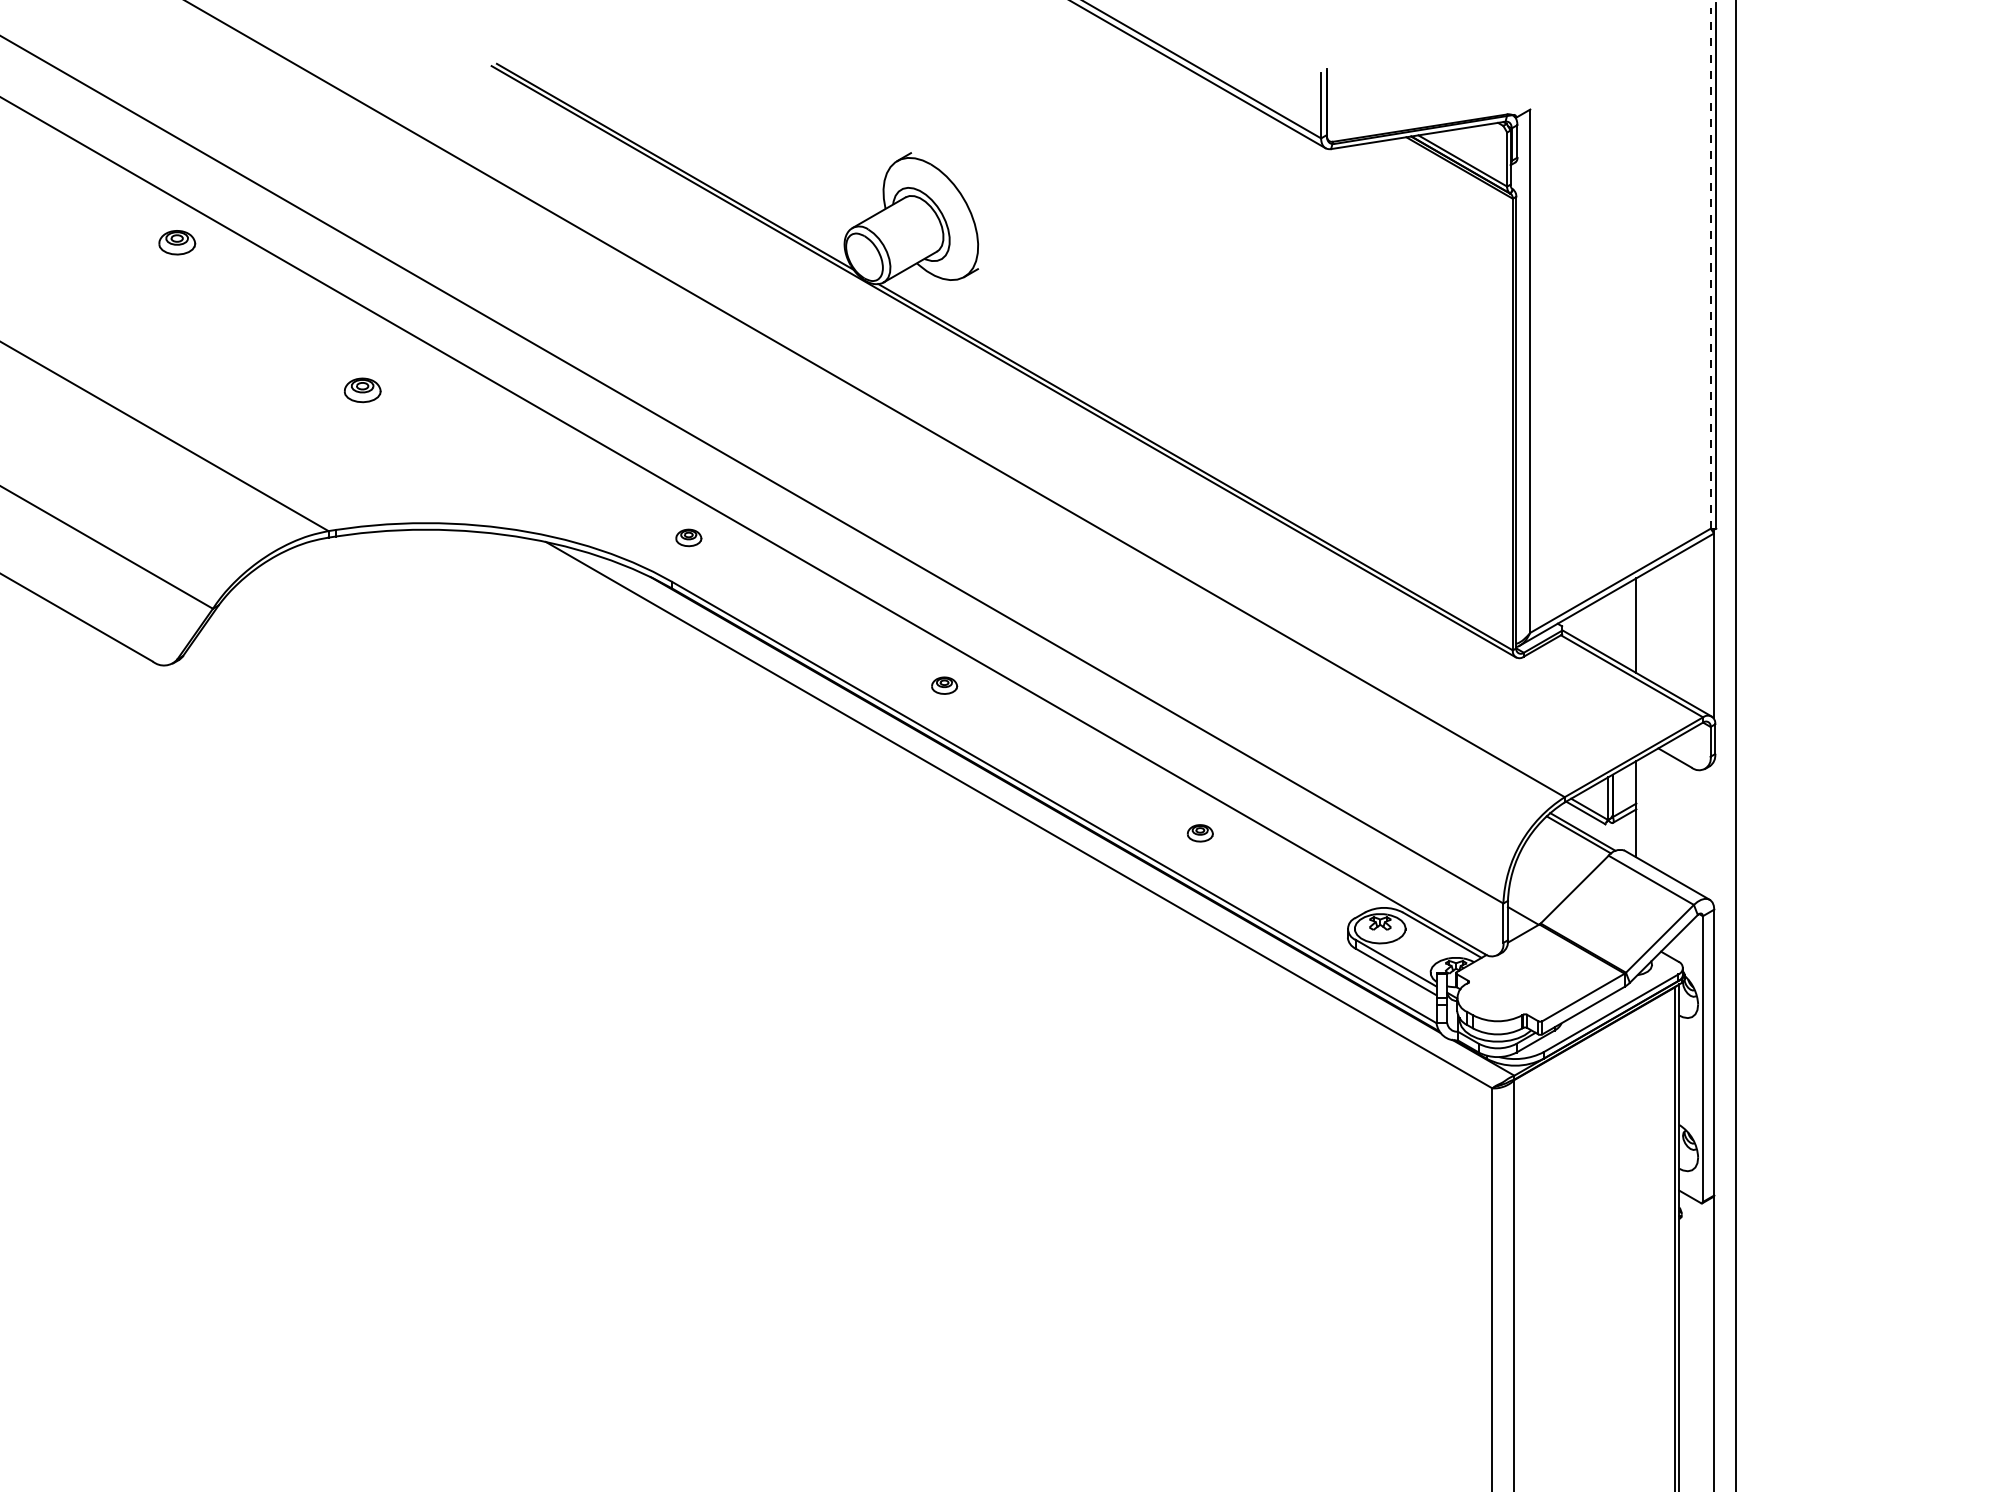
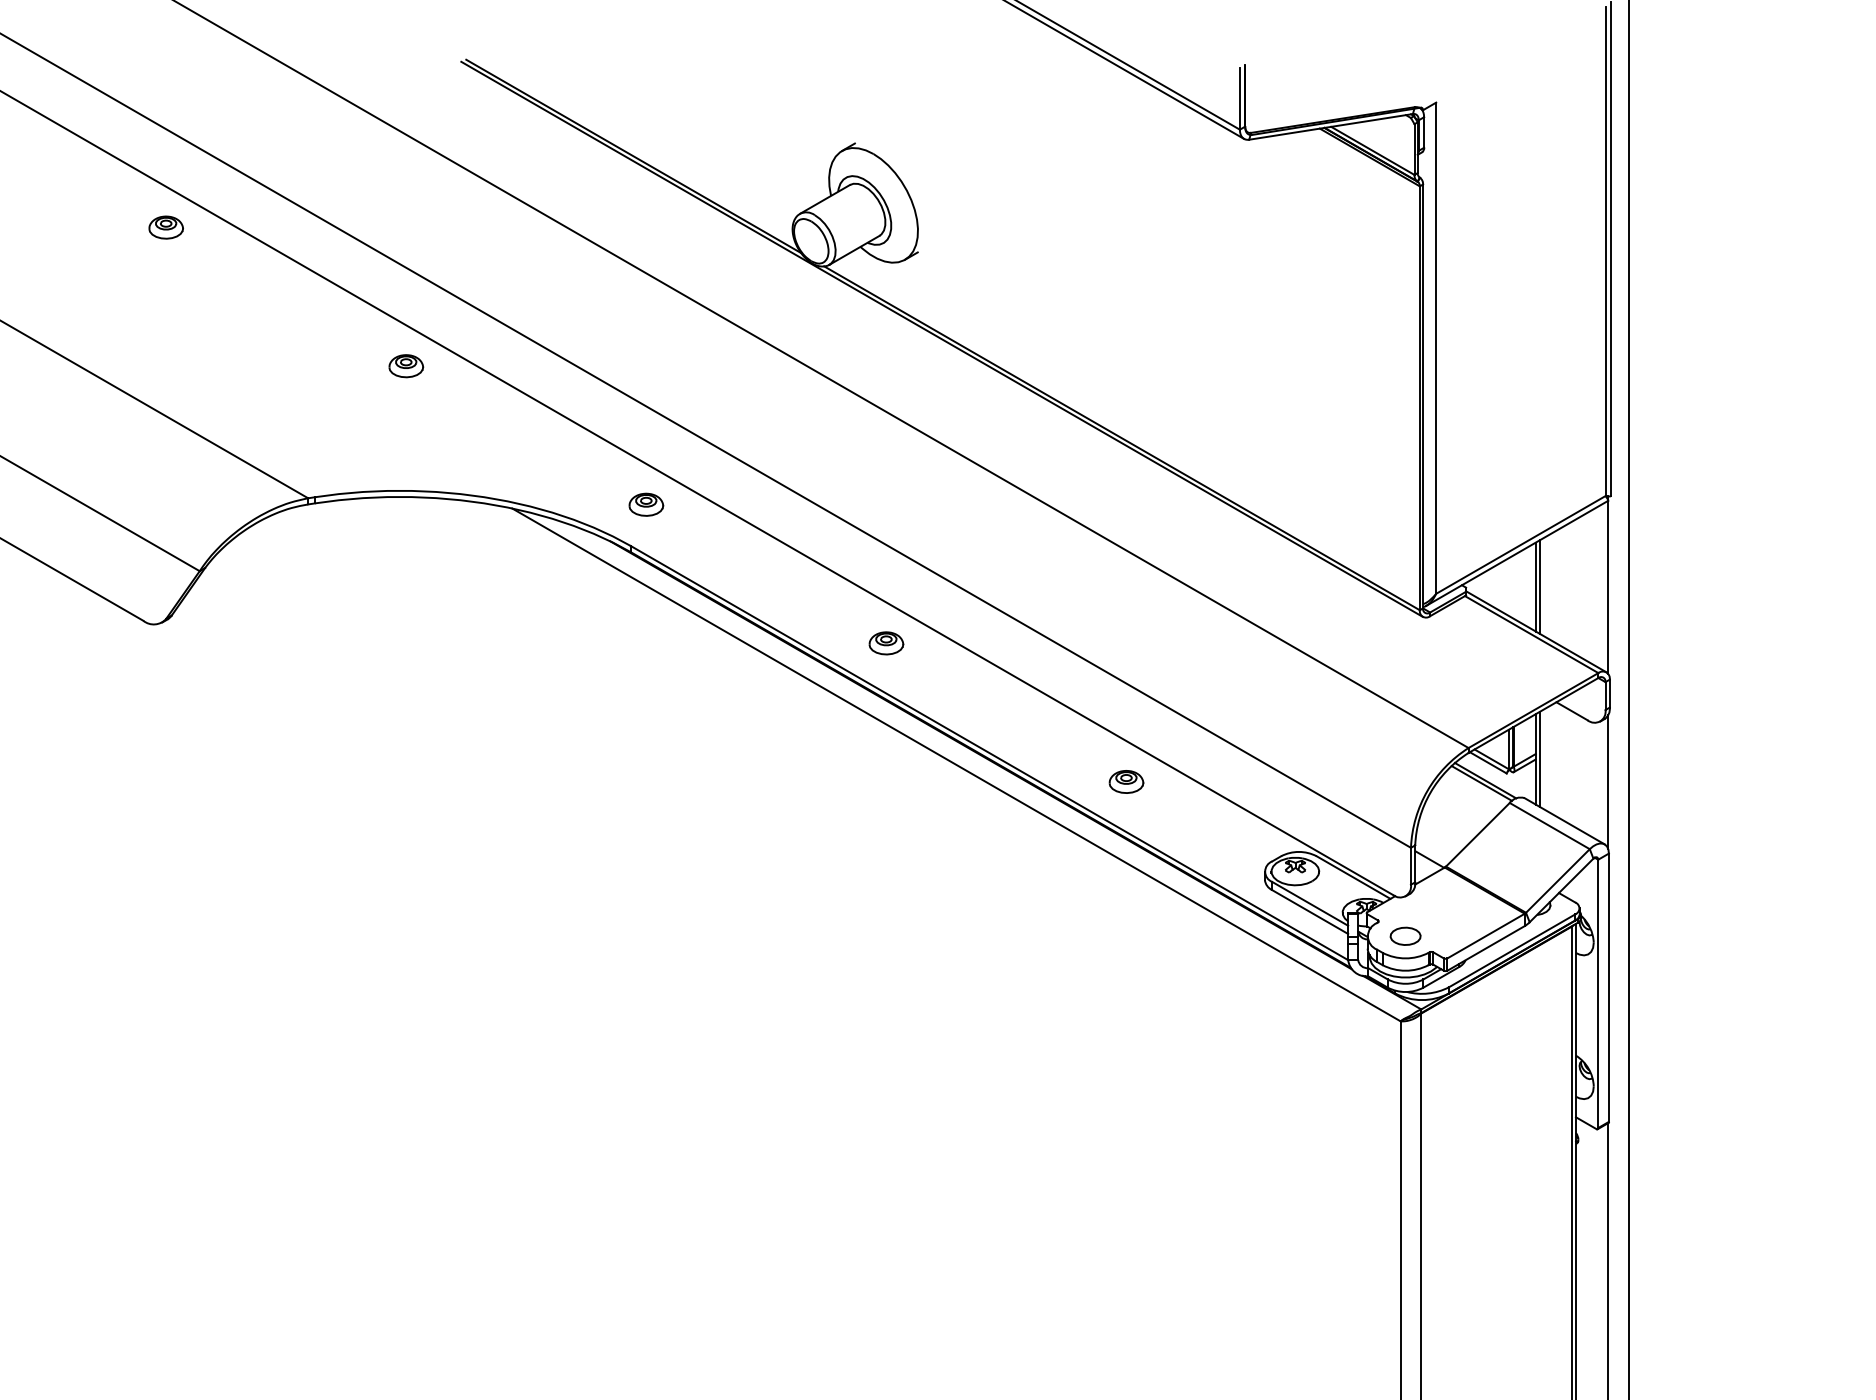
line: (1710, 268) -> (1605, 251), dashed -> solid
part: (362, 390) -> (406, 366), moved
part: (688, 537) -> (646, 504), size x1.43
line: (1641, 625) -> (1540, 586), added
part: (944, 685) -> (886, 643), size x1.43
line: (1641, 809) -> (1540, 759), added
part: (1200, 832) -> (1126, 781), size x1.43
line: (1713, 832) -> (1608, 781), added
part: (1497, 996) -> (1405, 935), added

